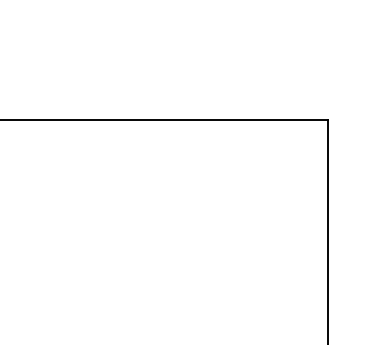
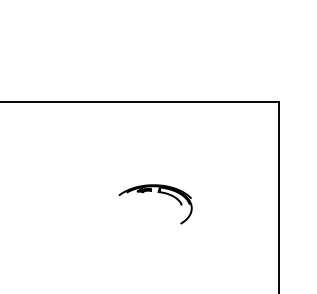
part: (187, 227) -> (159, 193), added

